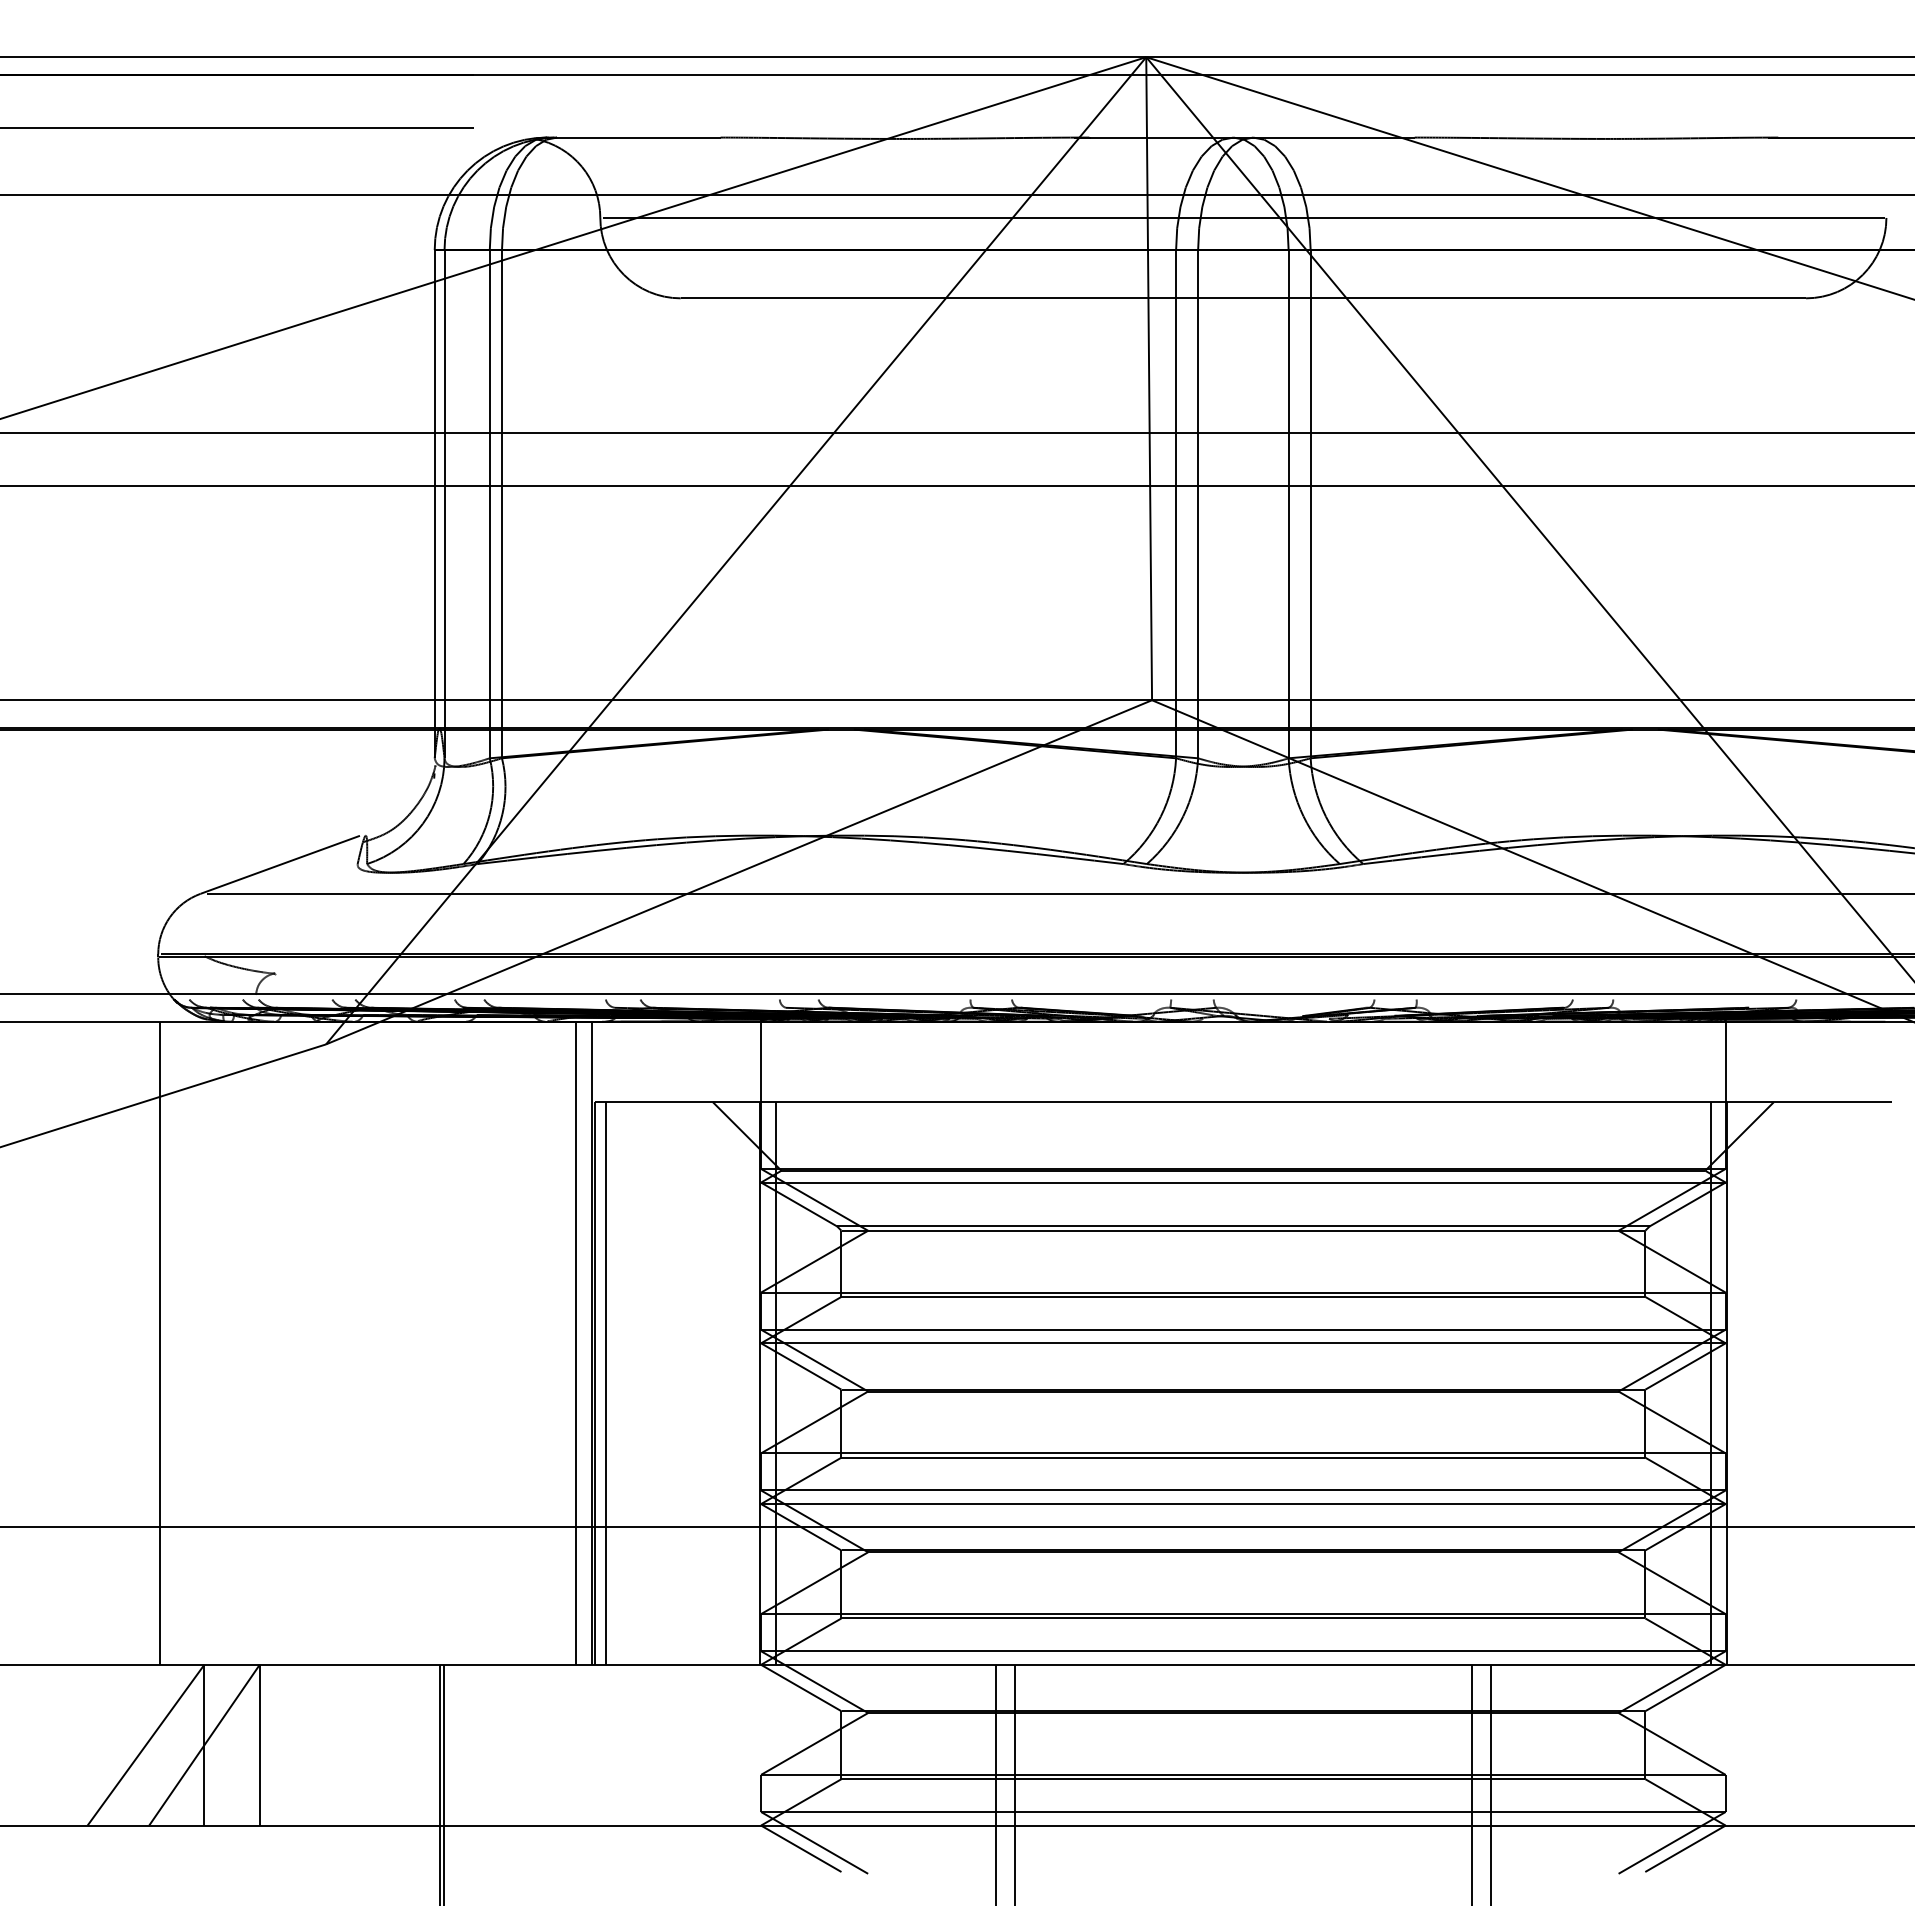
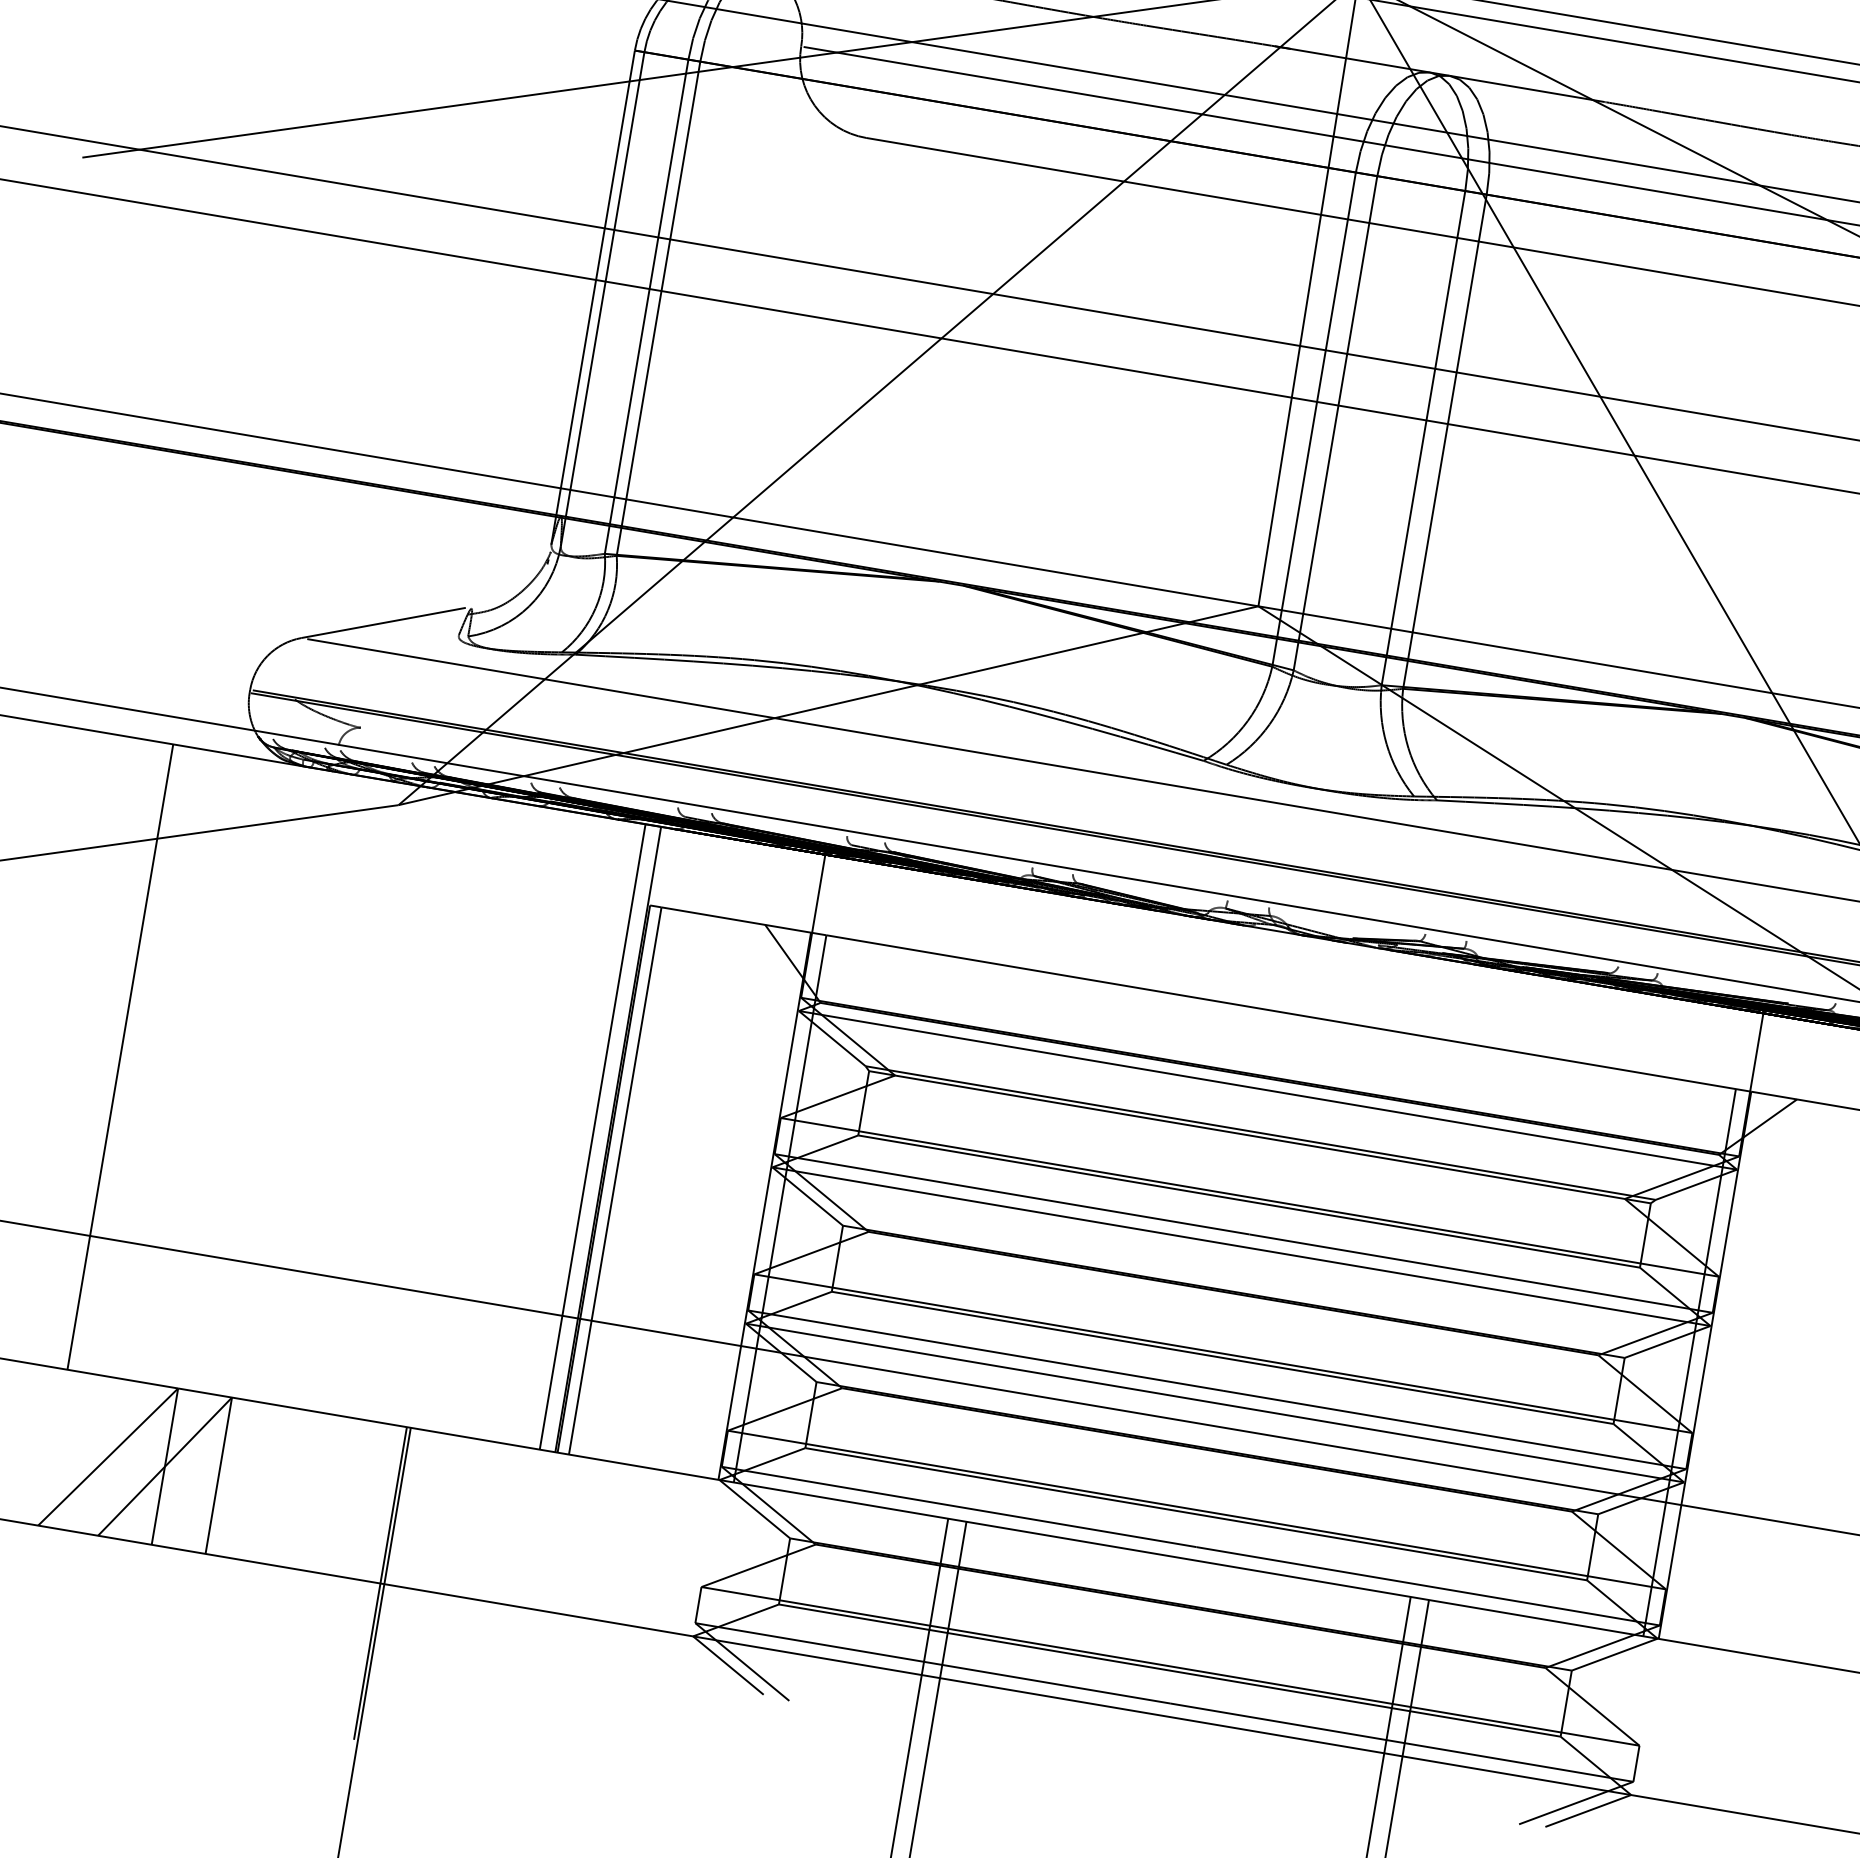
line: (159, 1342) -> (120, 1056), moved

